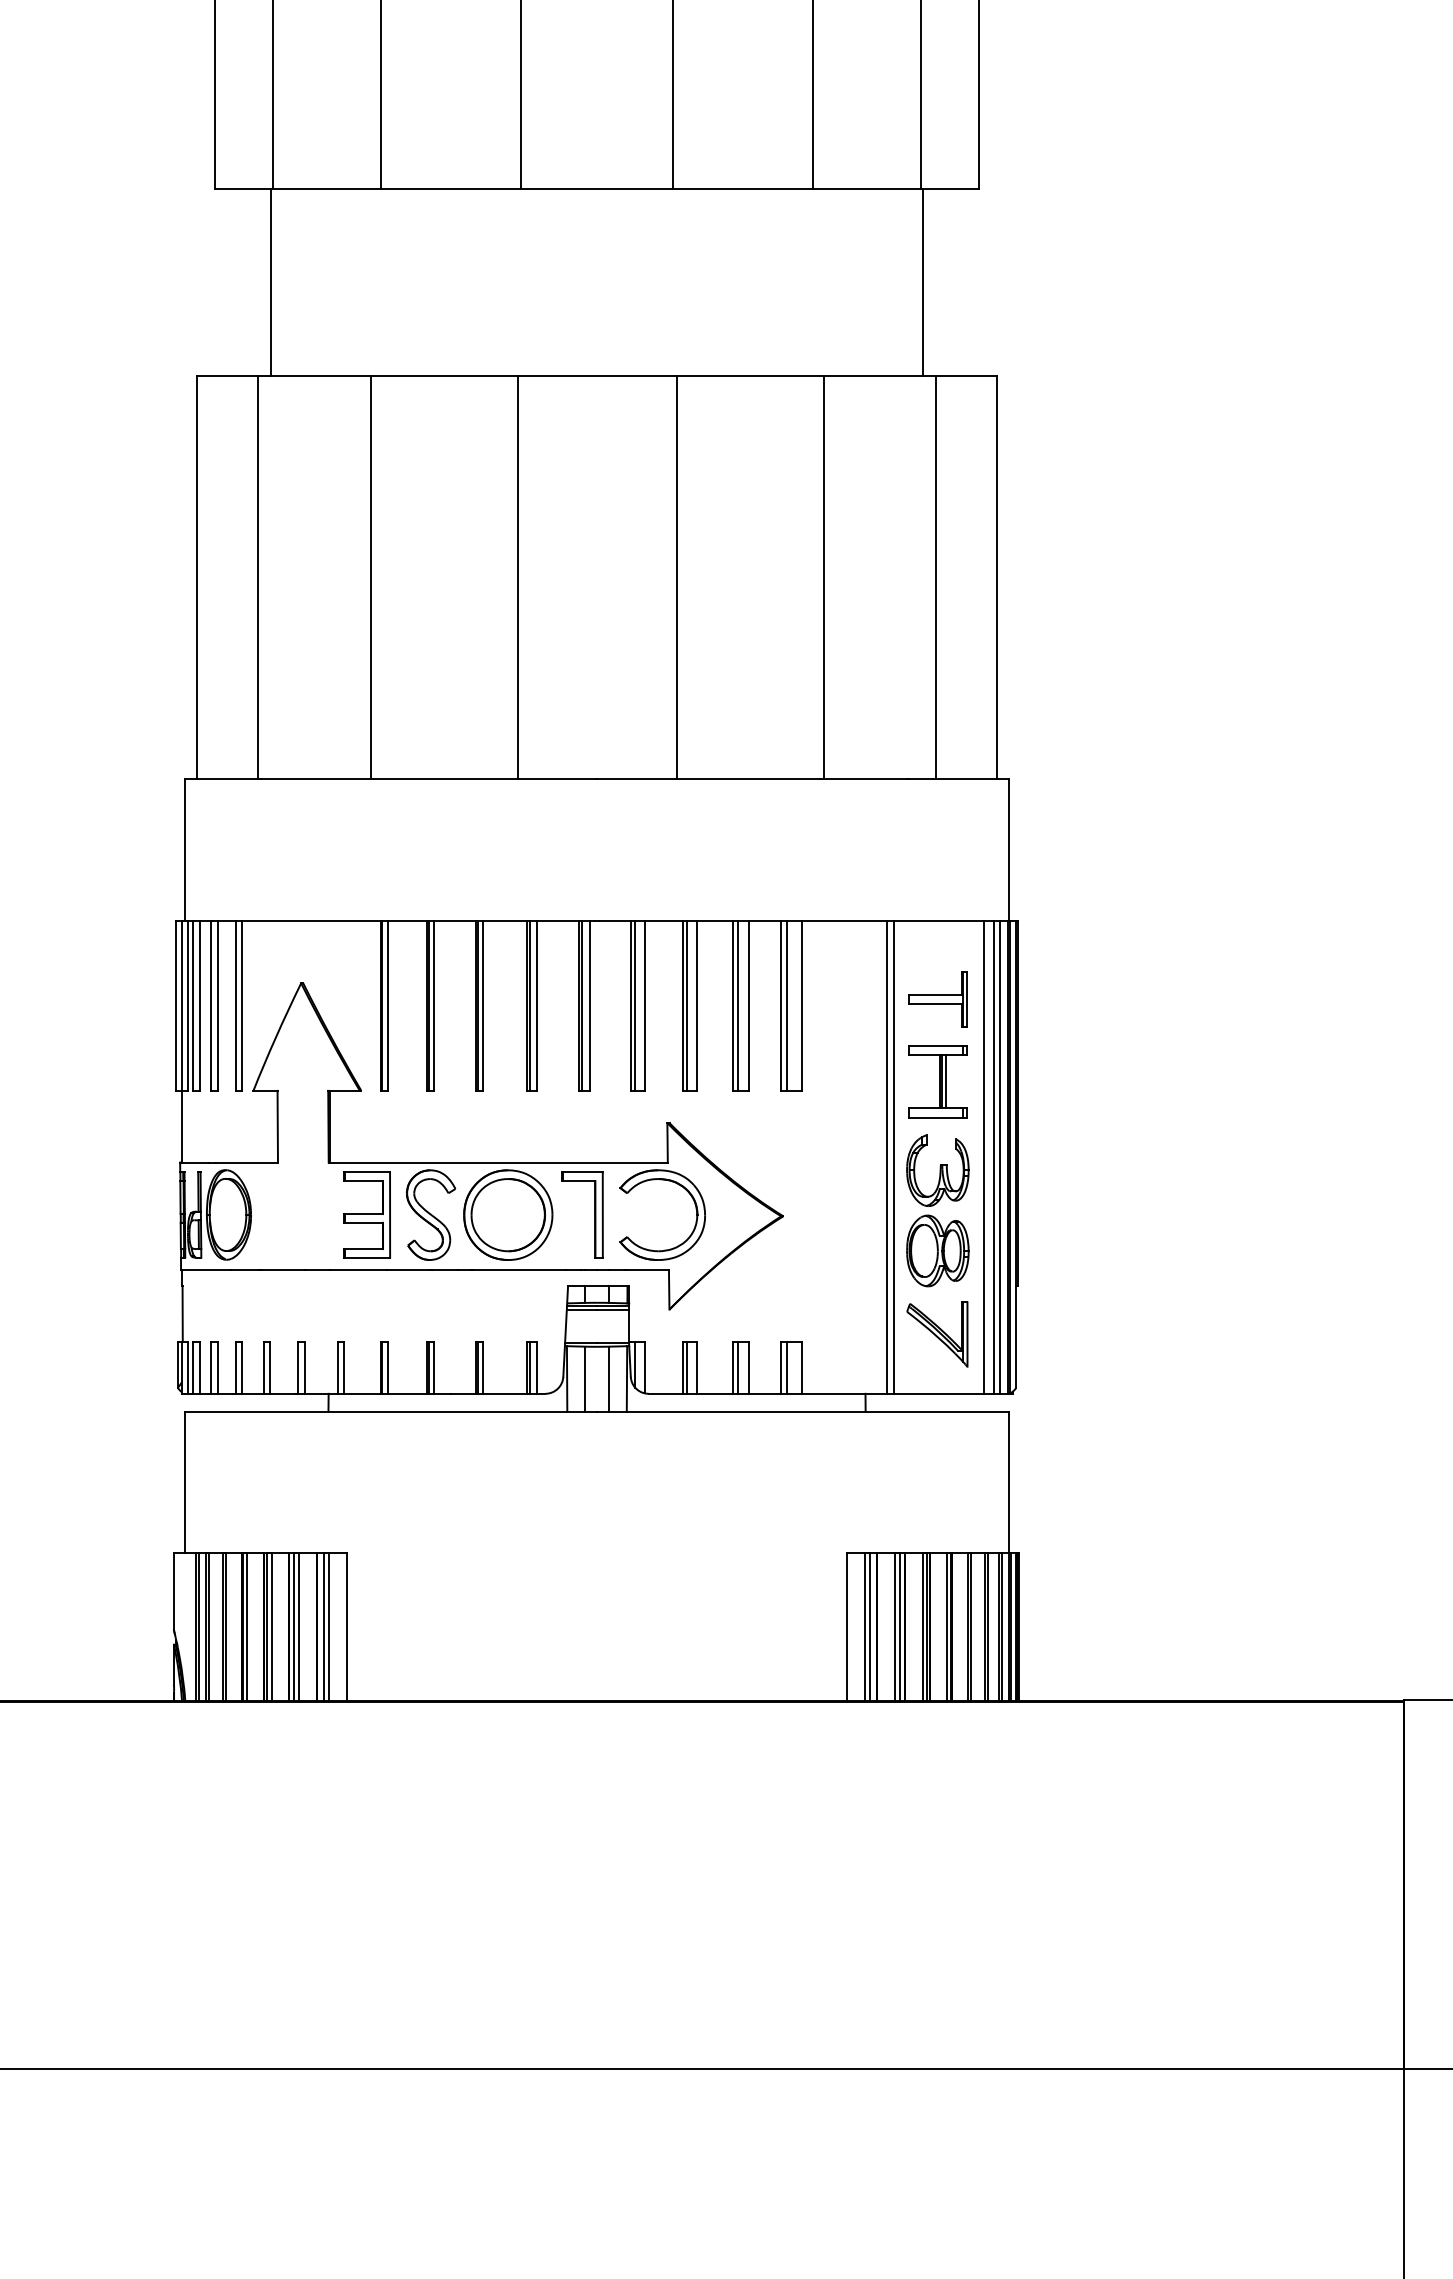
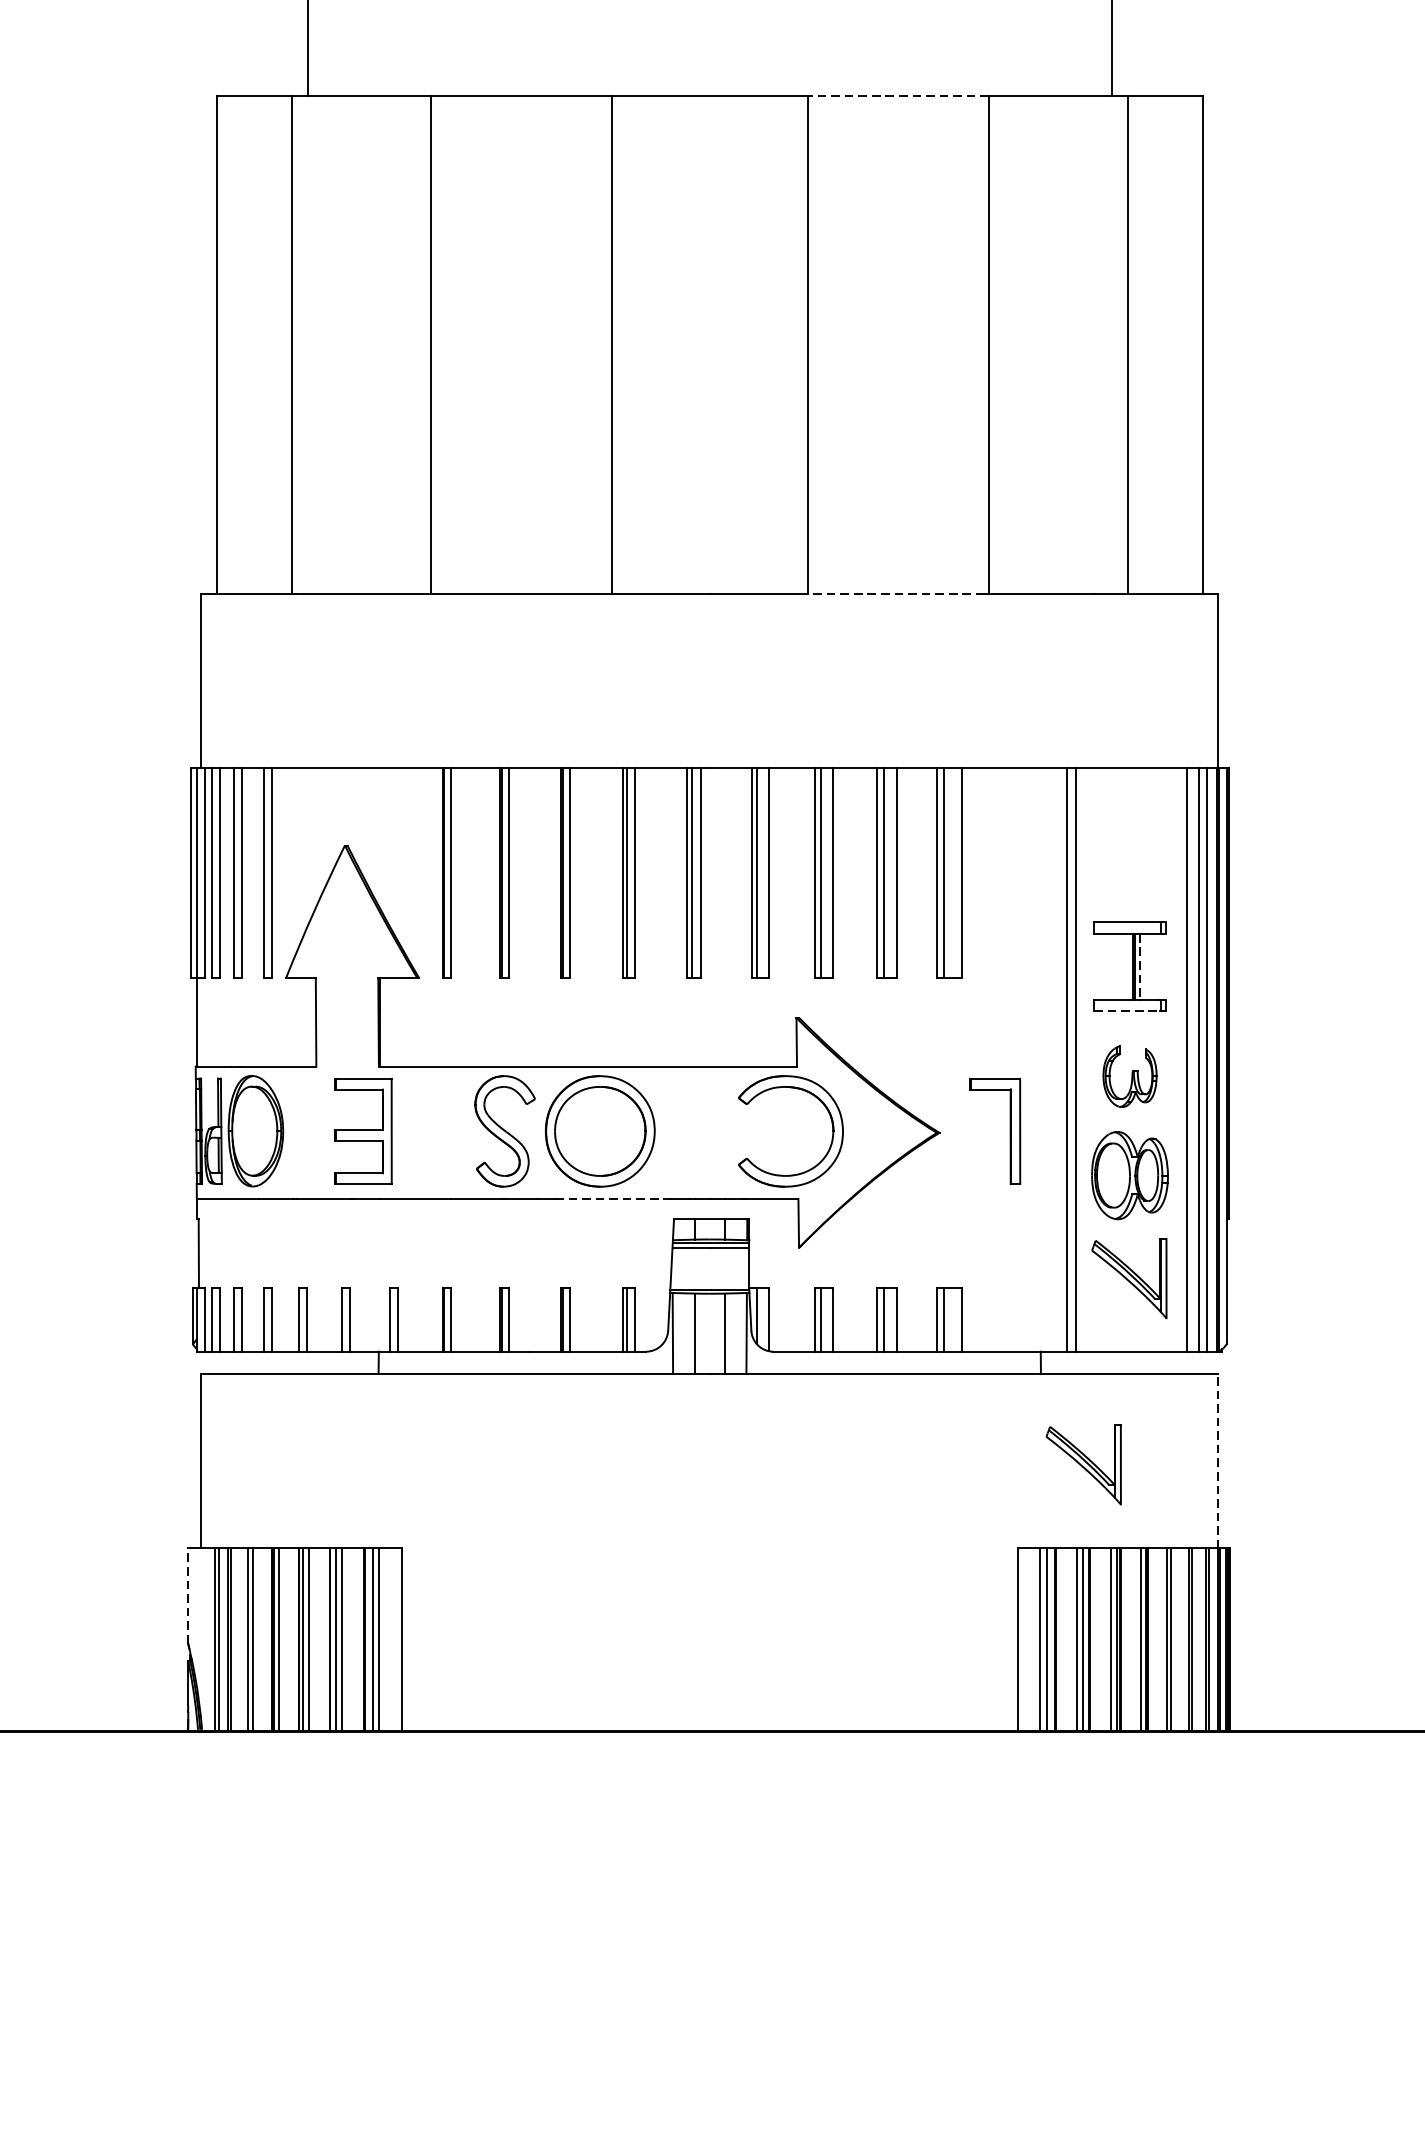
line: (749, 375) -> (897, 96), solid -> dashed
line: (748, 778) -> (896, 593), solid -> dashed
part: (937, 999) -> (1129, 865), removed
line: (946, 1081) -> (1140, 966), solid -> dashed
line: (935, 1117) -> (1127, 1011), solid -> dashed
part: (937, 1170) -> (1129, 1076), size x0.7
part: (366, 1214) -> (362, 1130), moved
part: (594, 1214) -> (1009, 1130), moved
line: (519, 1270) -> (614, 1199), solid -> dashed
line: (1009, 1482) -> (1218, 1461), solid -> dashed
part: (900, 1485) -> (1083, 1464), added
line: (174, 1591) -> (188, 1595), solid -> dashed

